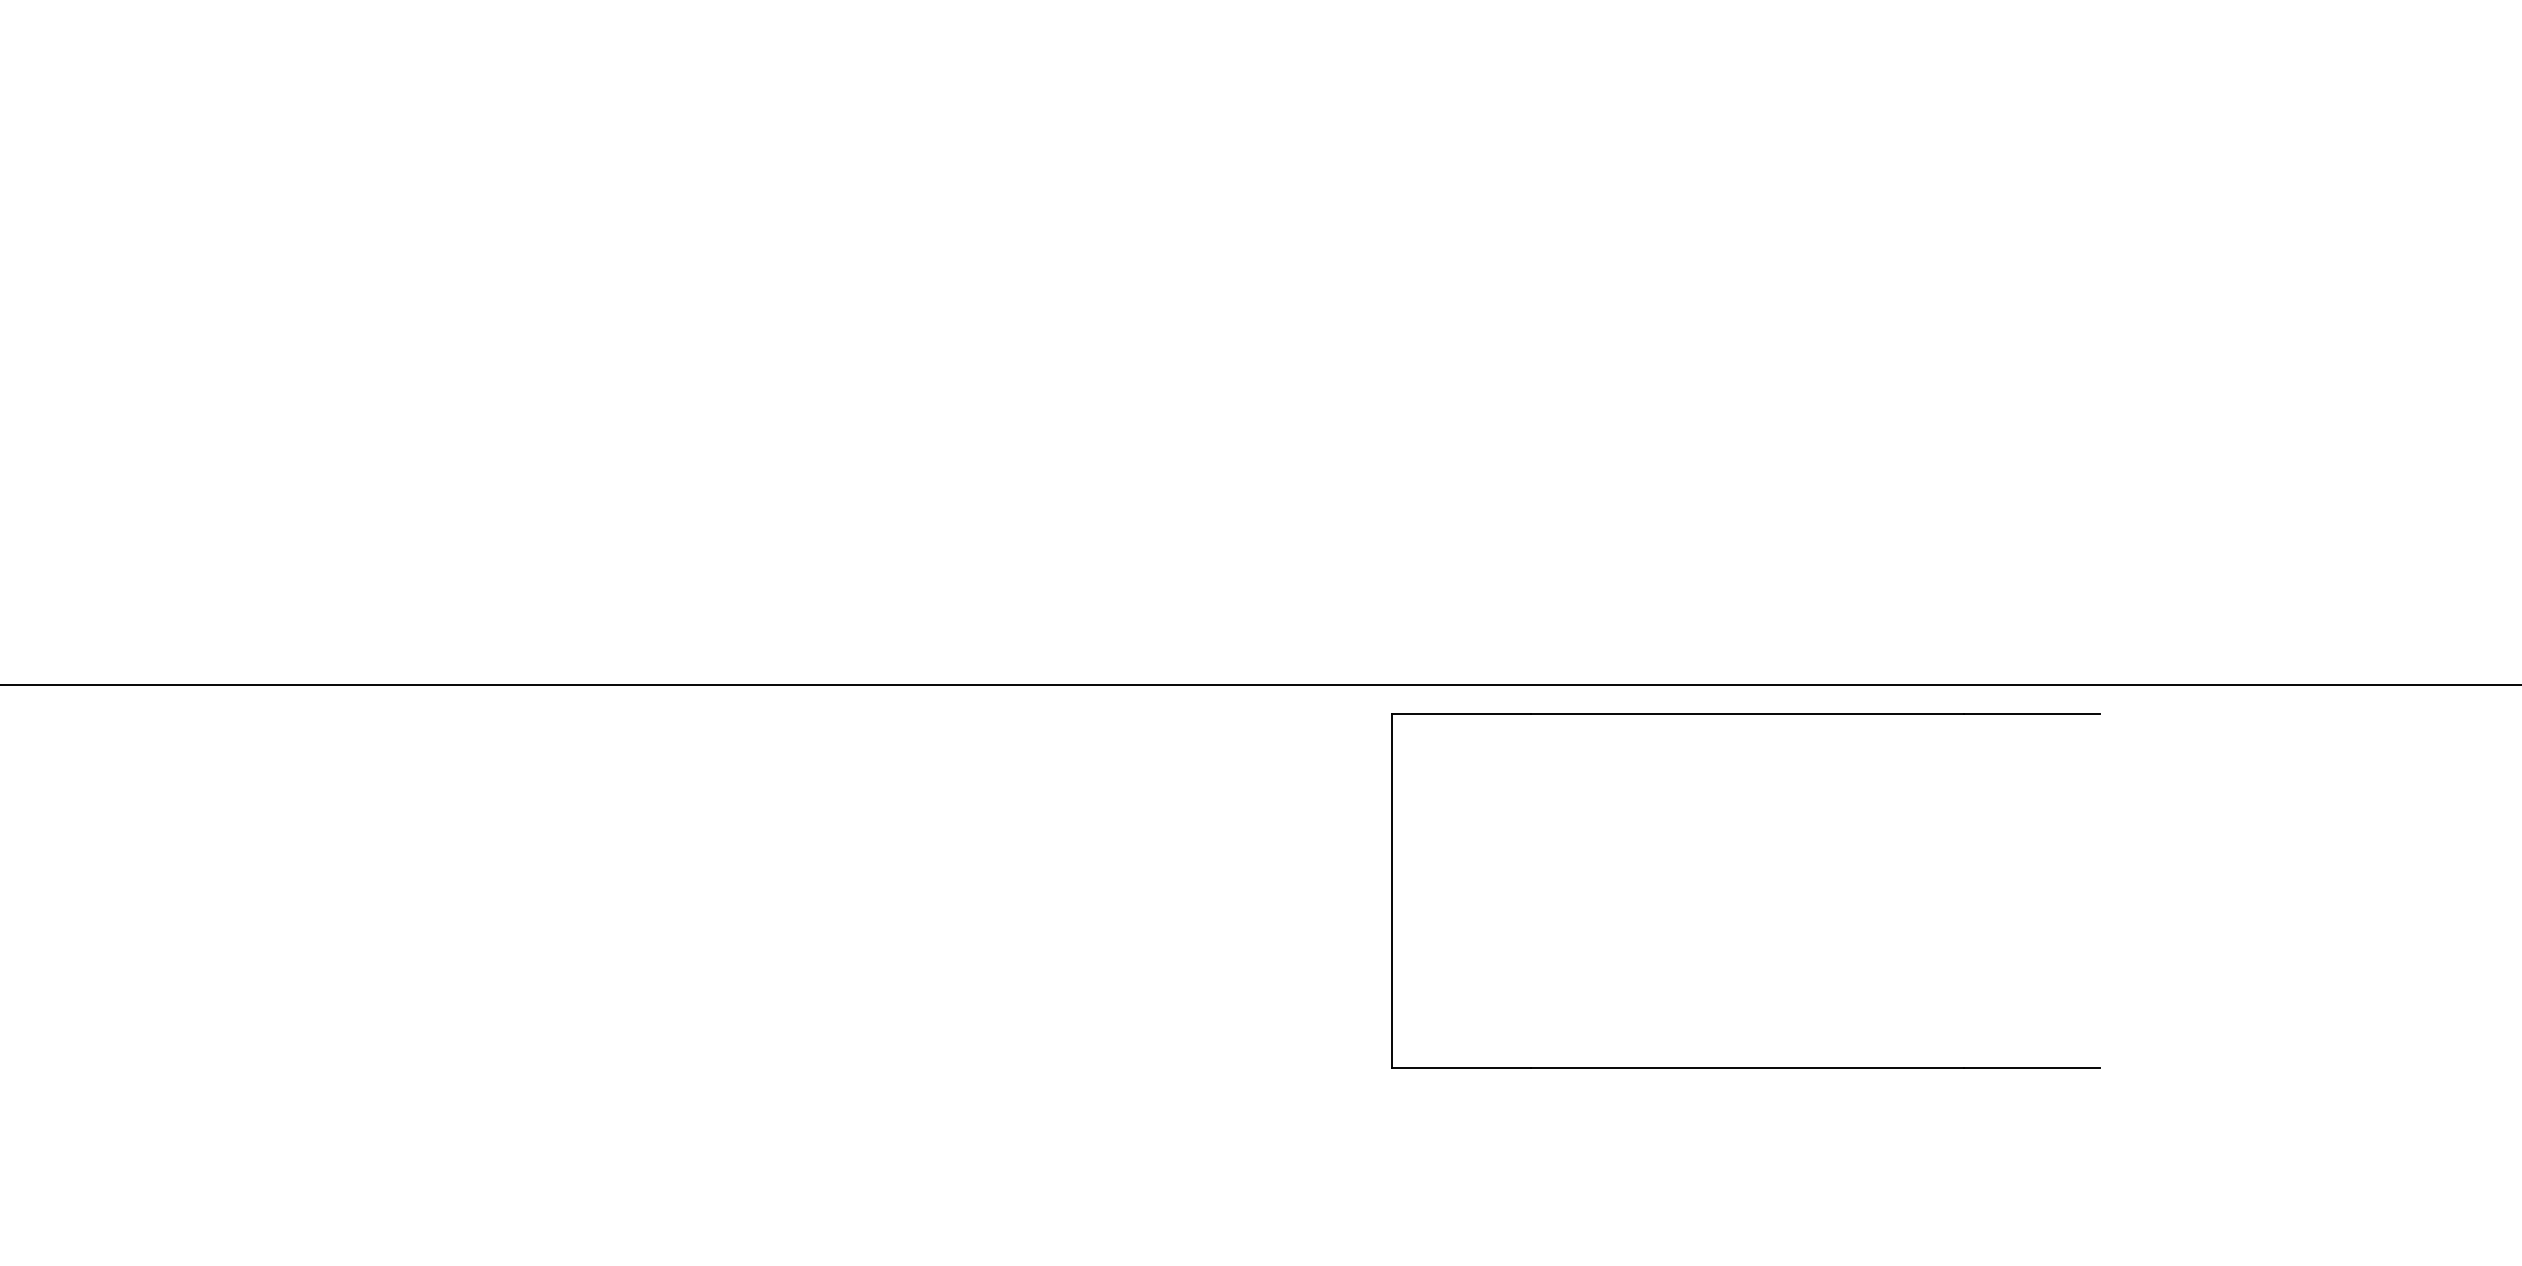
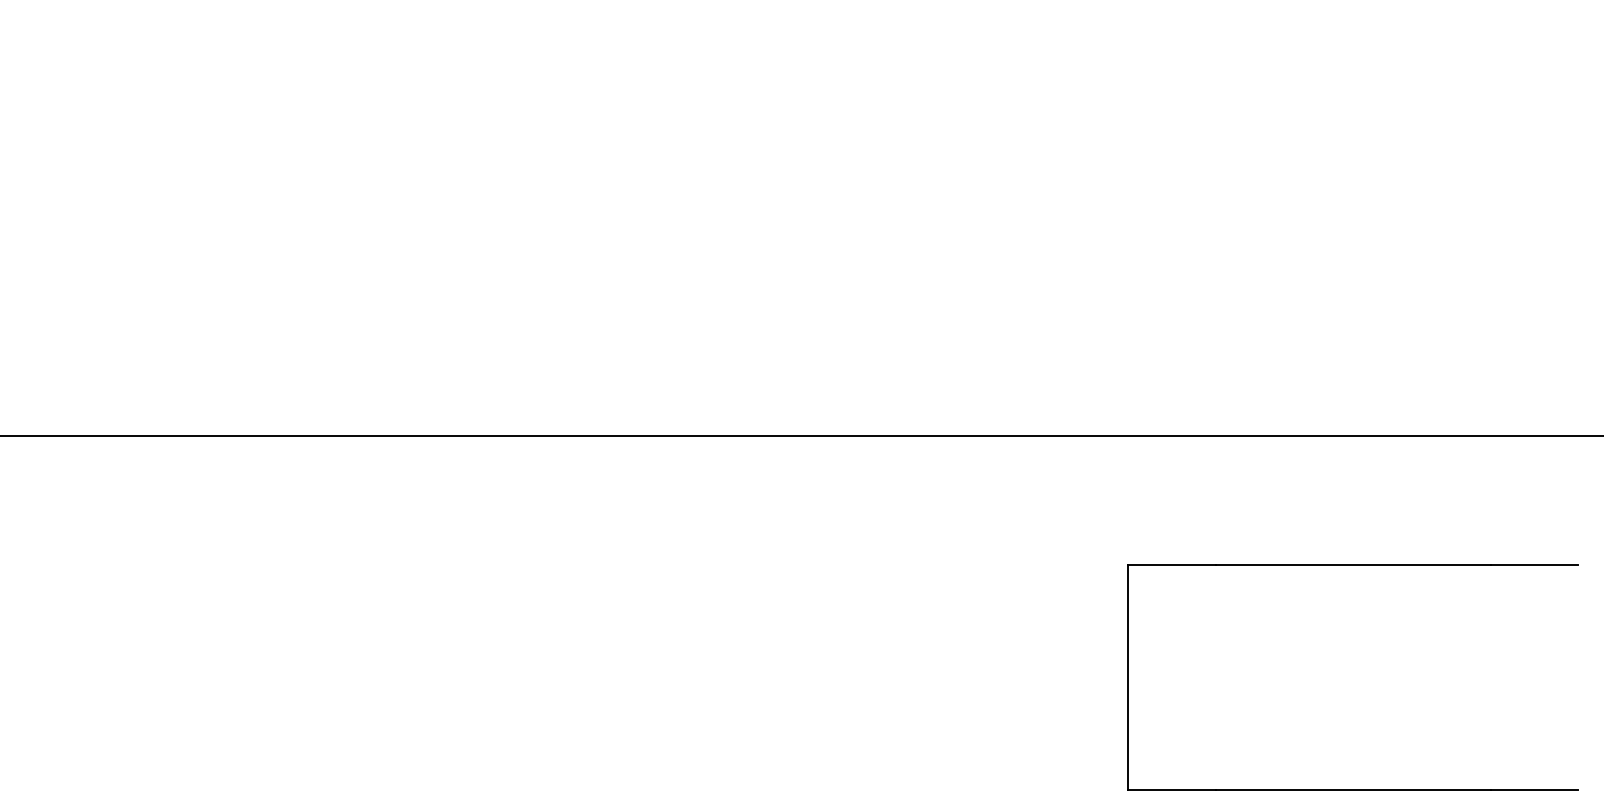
part: (1746, 714) -> (1352, 565), moved

